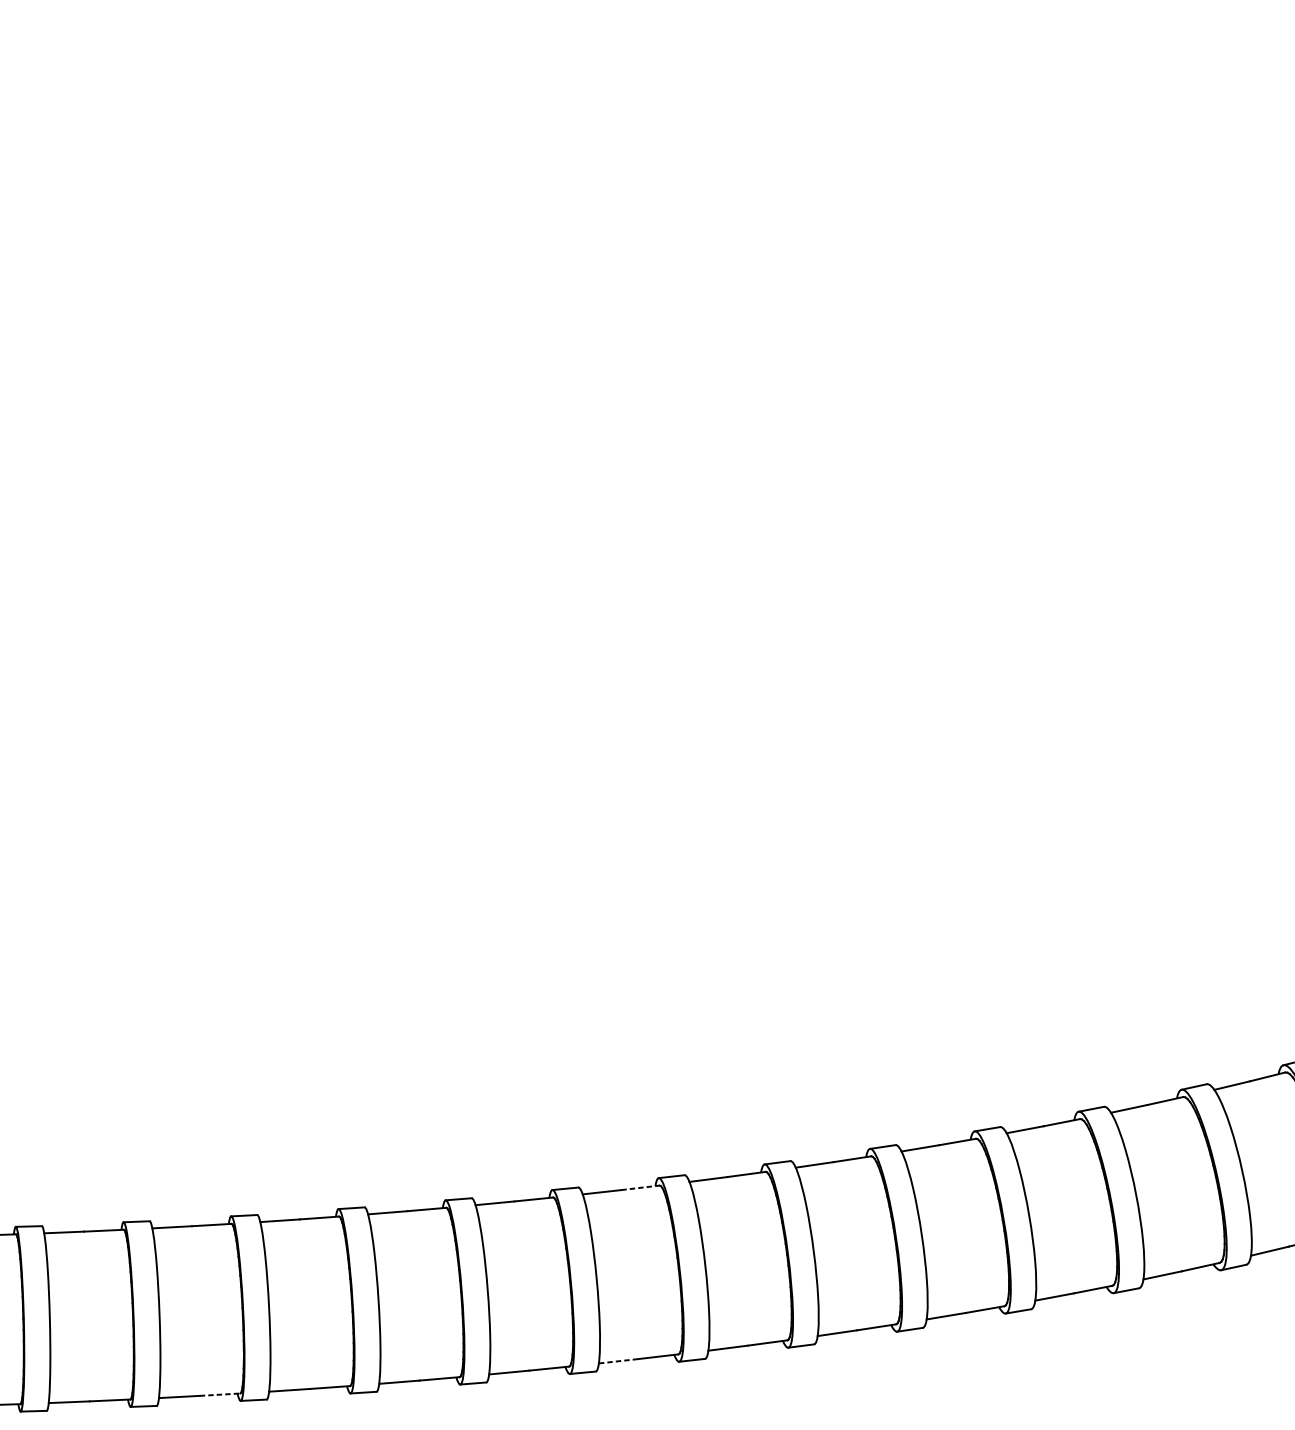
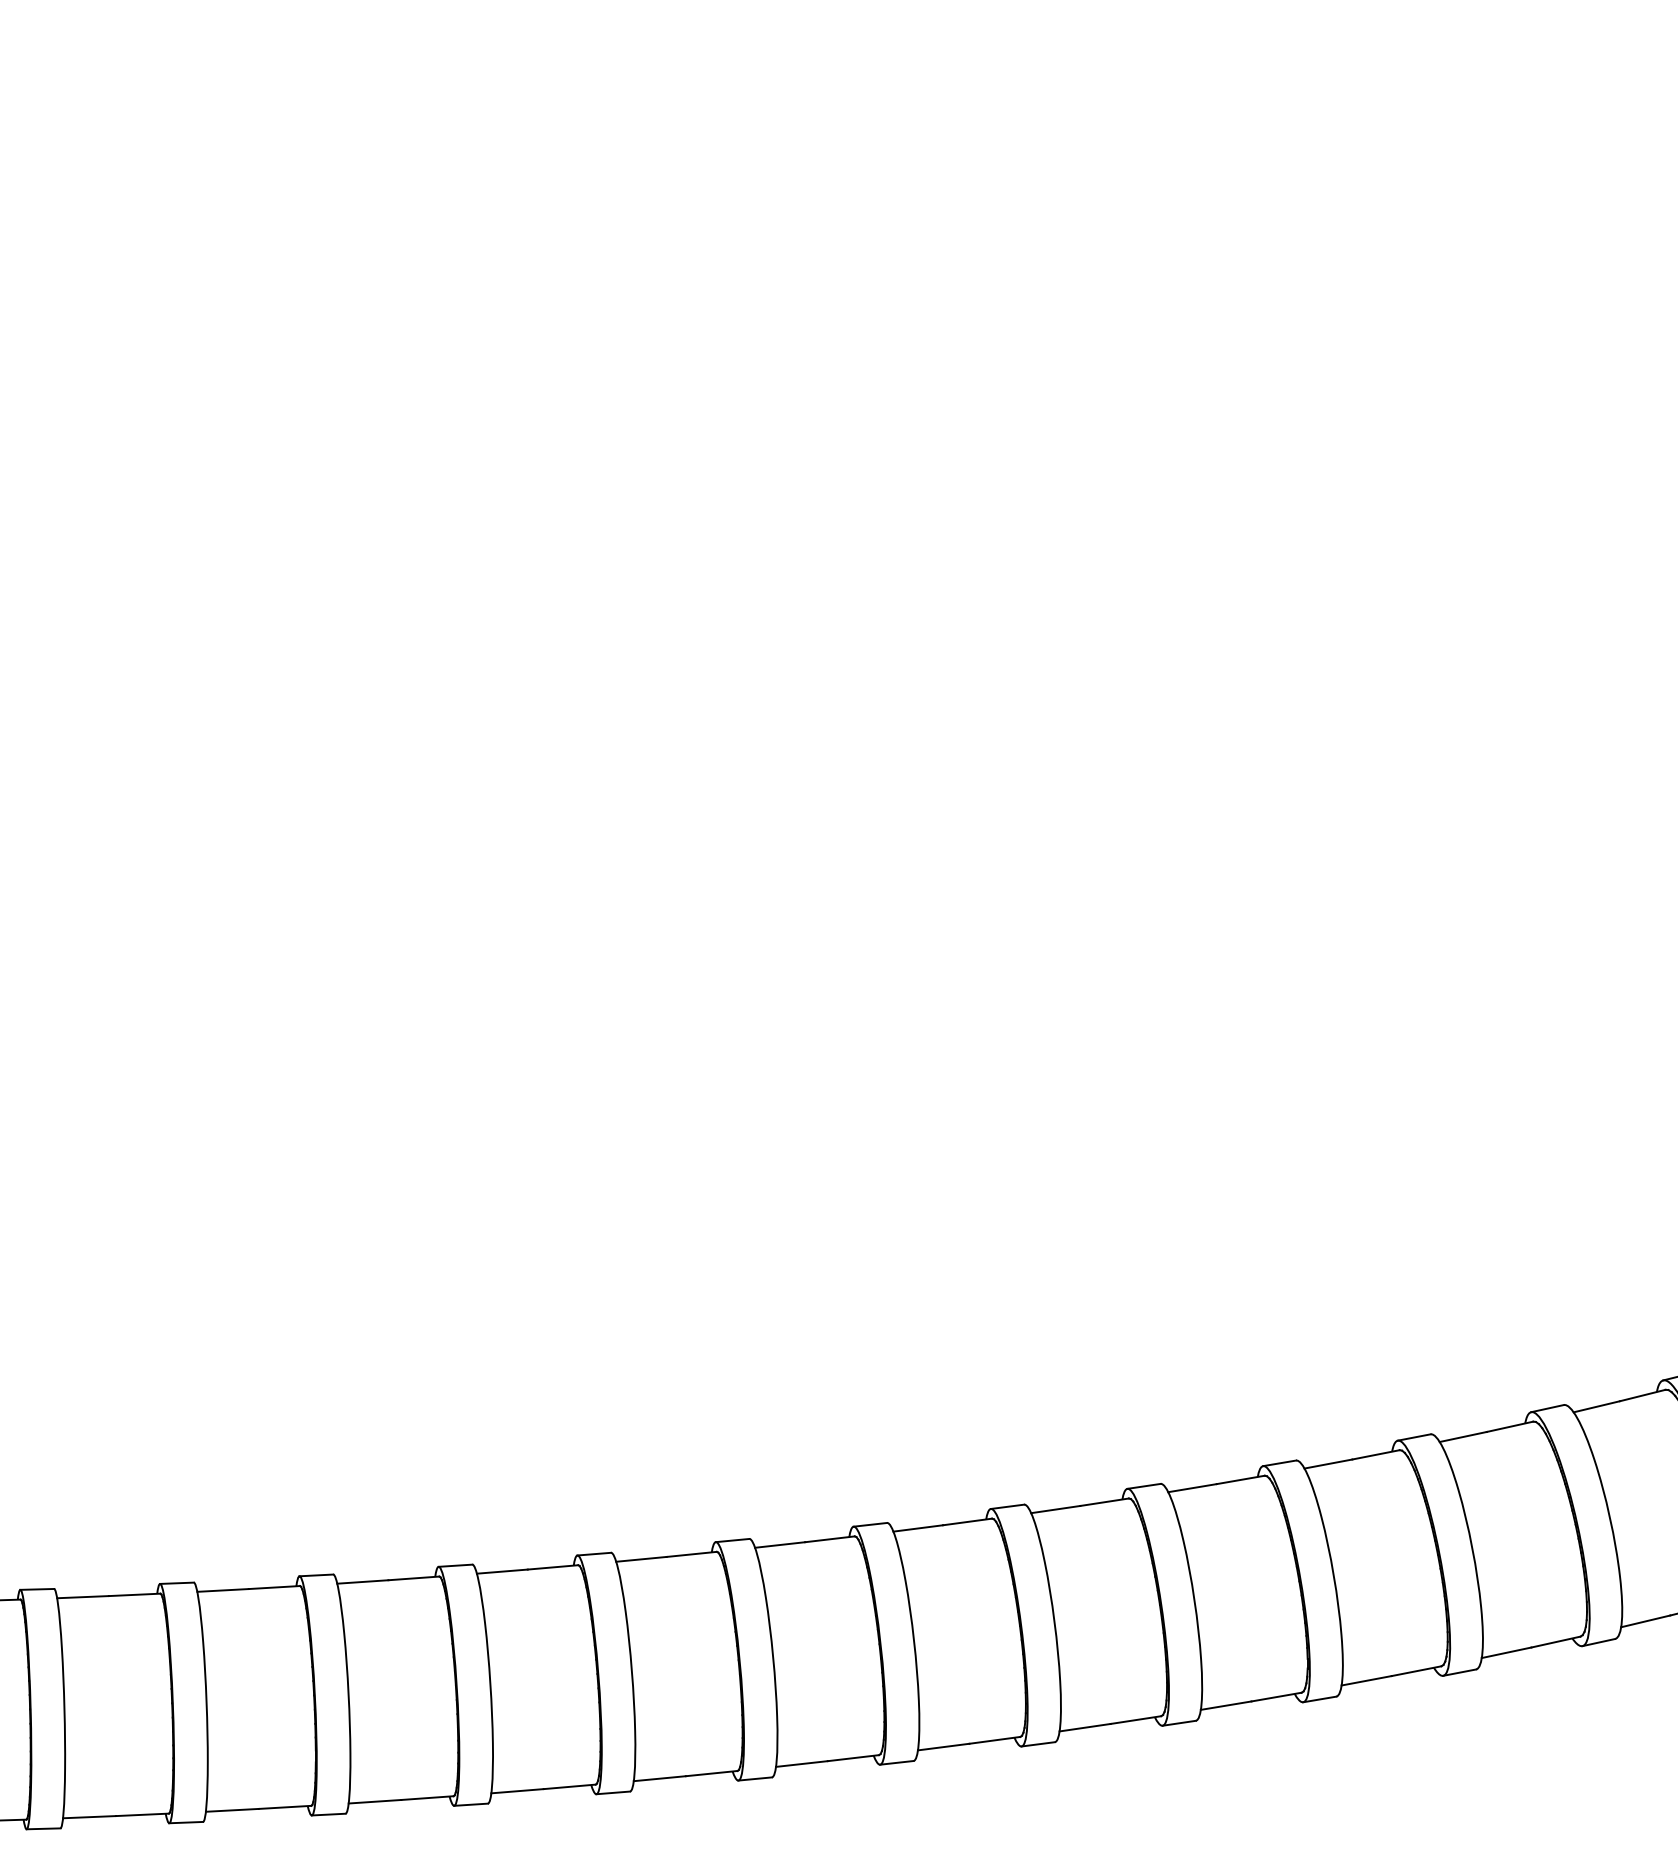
line: (640, 1187) -> (829, 1539), dashed -> solid
line: (619, 1360) -> (802, 1763), dashed -> solid
line: (220, 1394) -> (285, 1807), dashed -> solid

